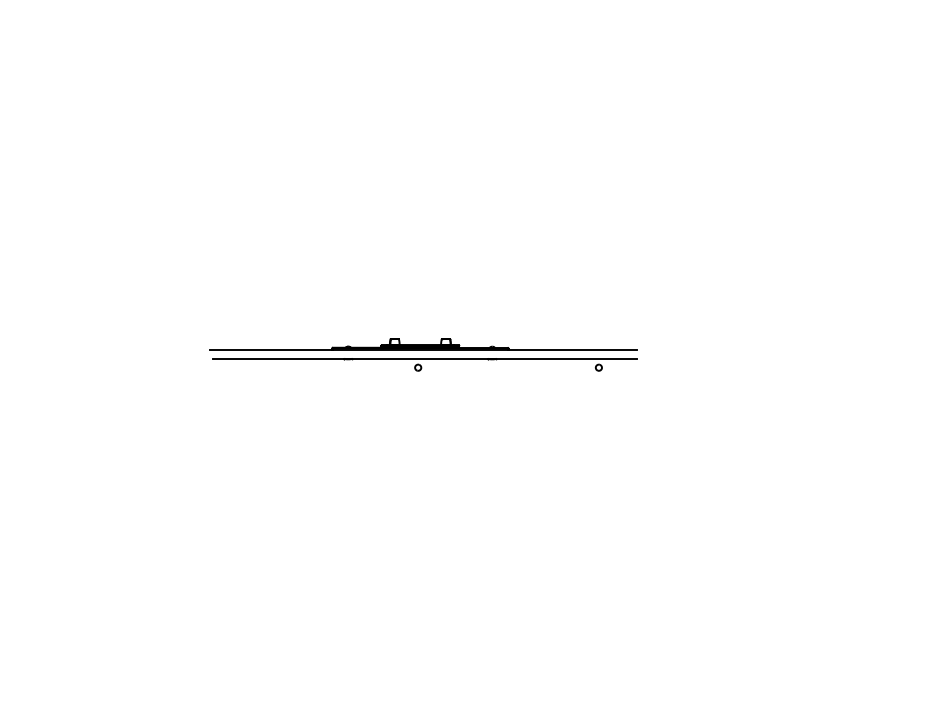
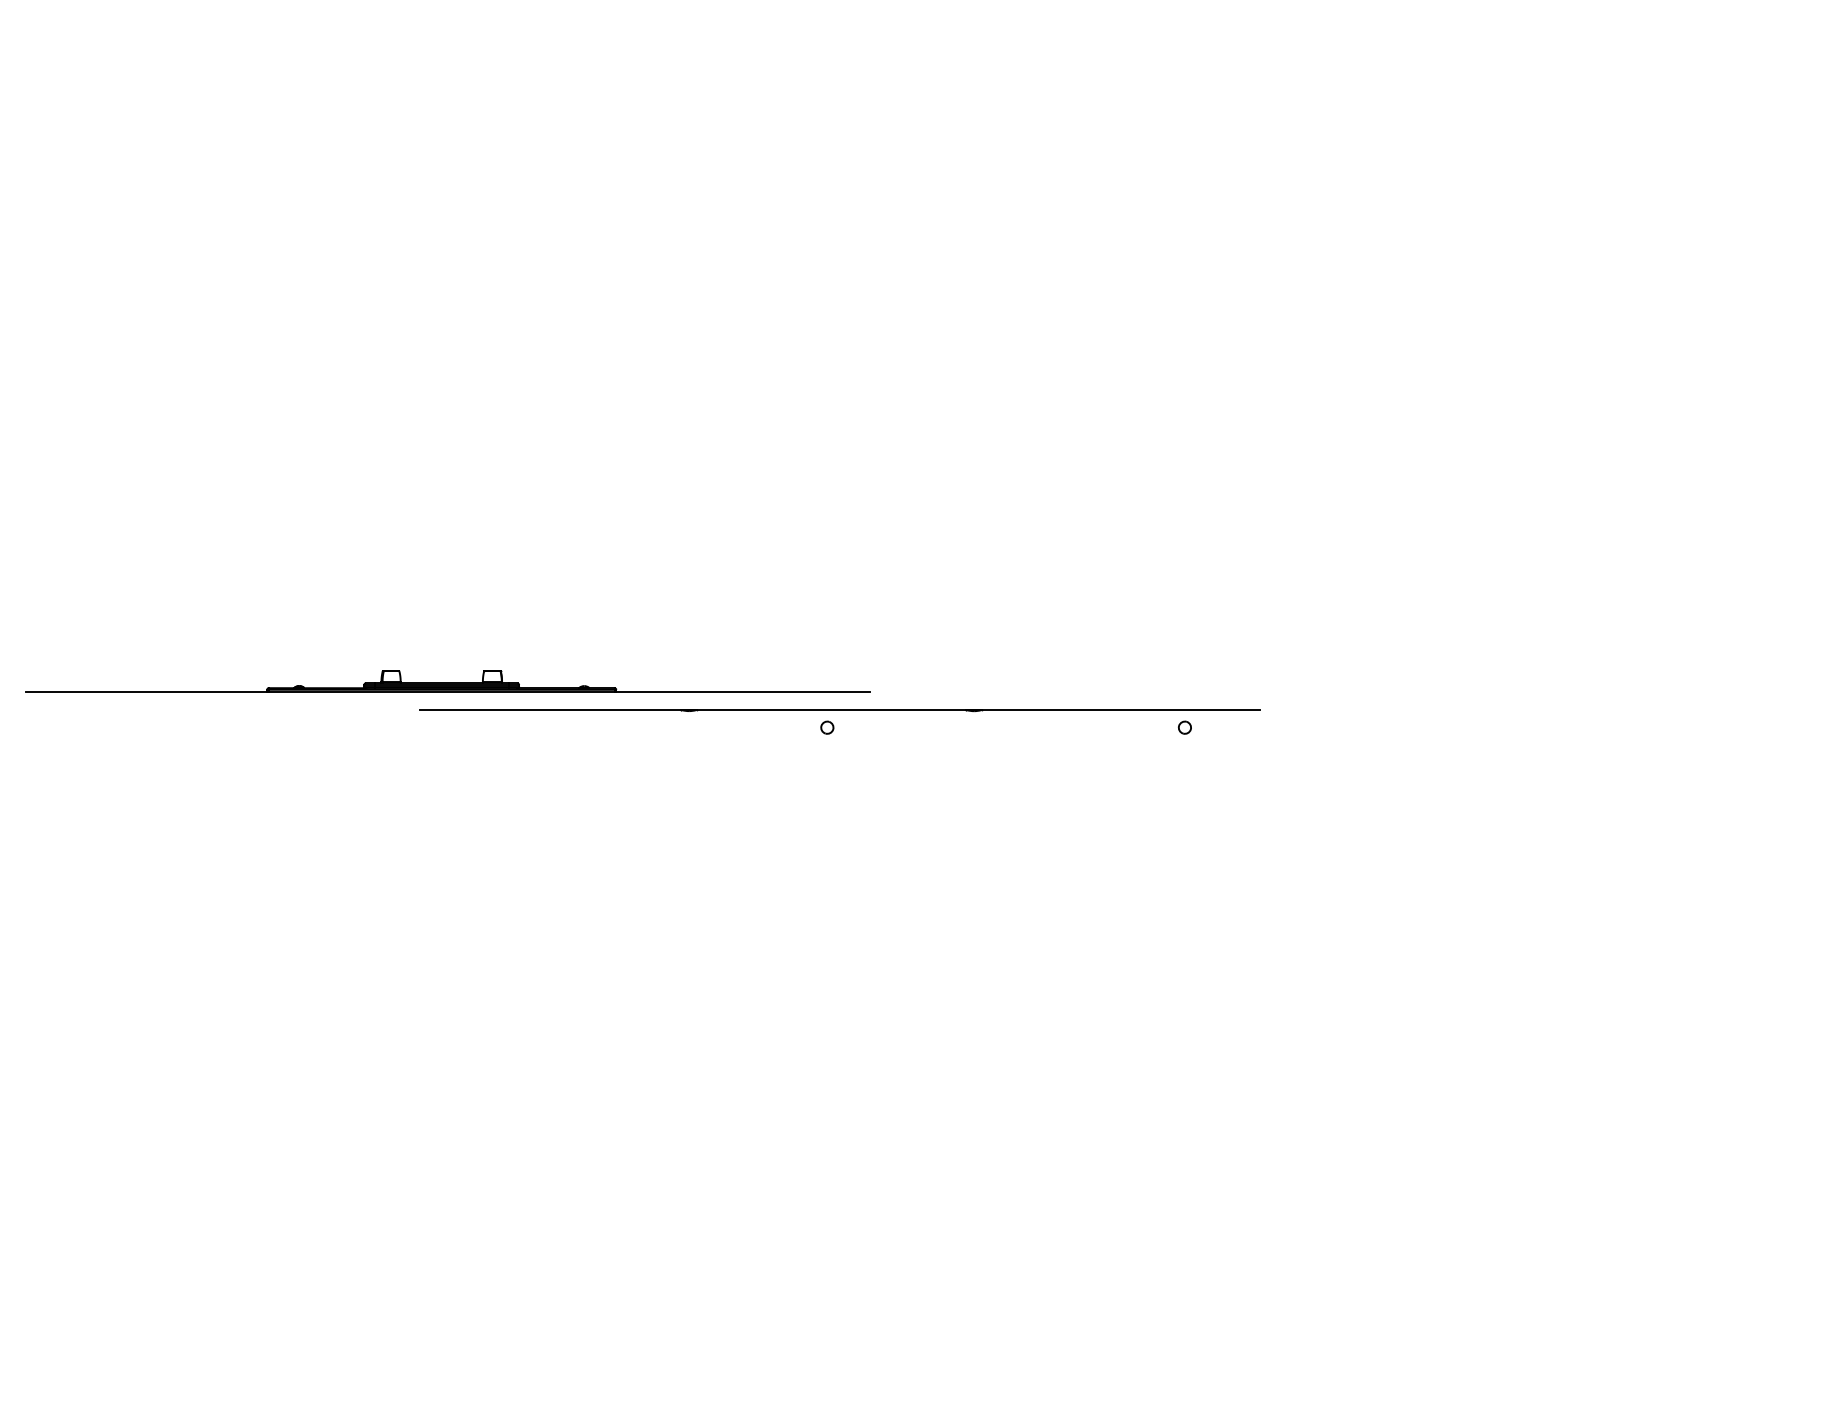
part: (423, 344) -> (448, 681), moved

